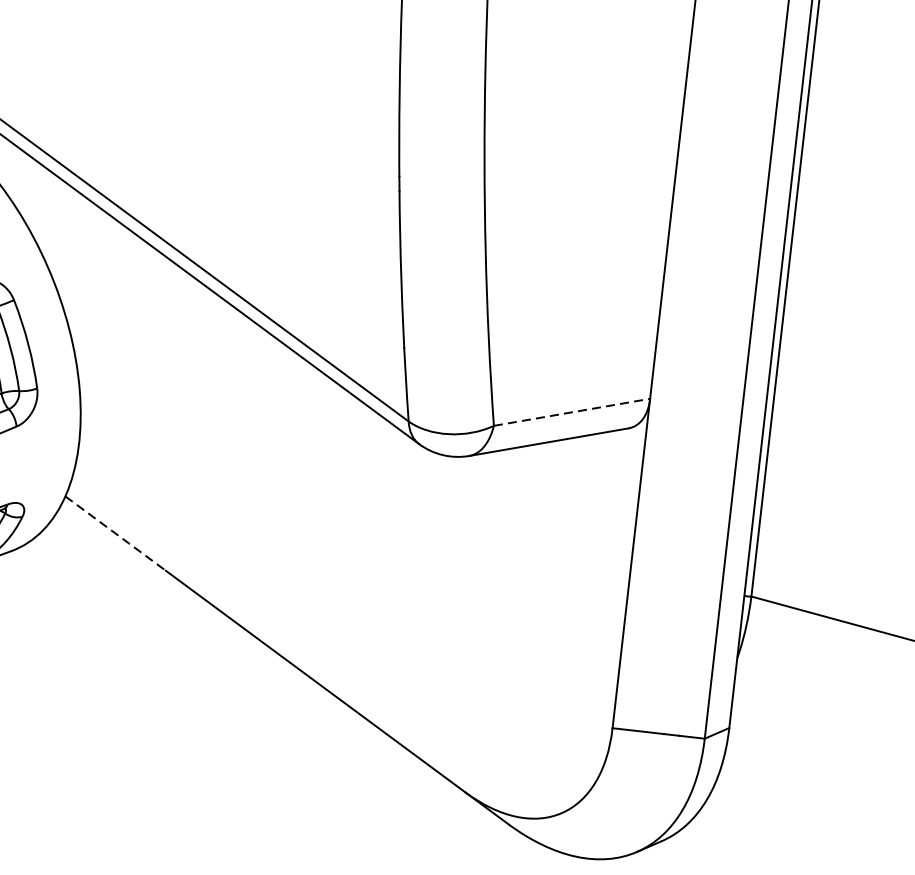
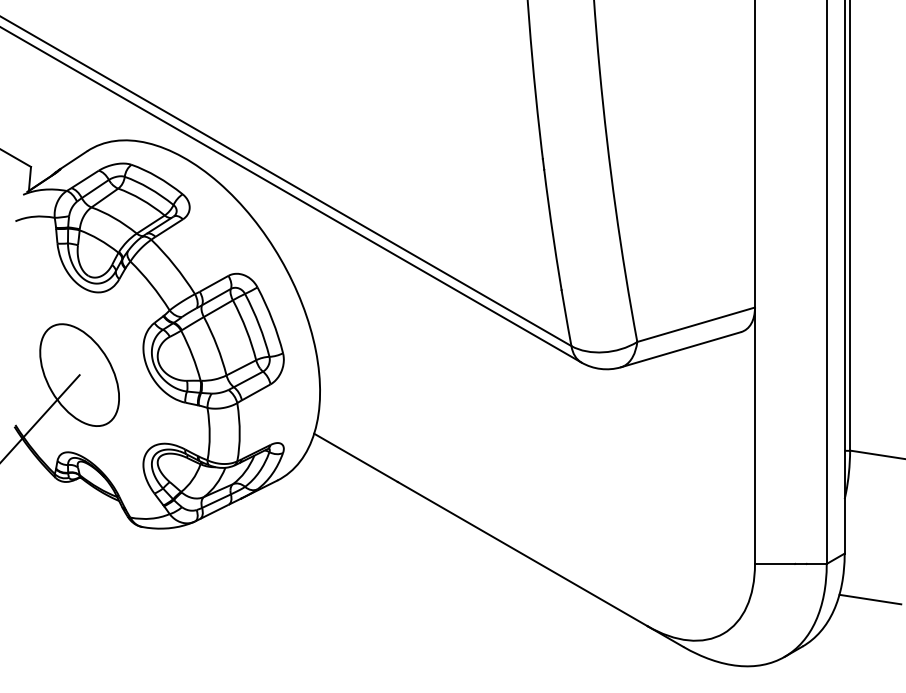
line: (572, 412) -> (696, 324), dashed -> solid
line: (116, 534) -> (356, 458), dashed -> solid
line: (755, 790) -> (870, 599), added

